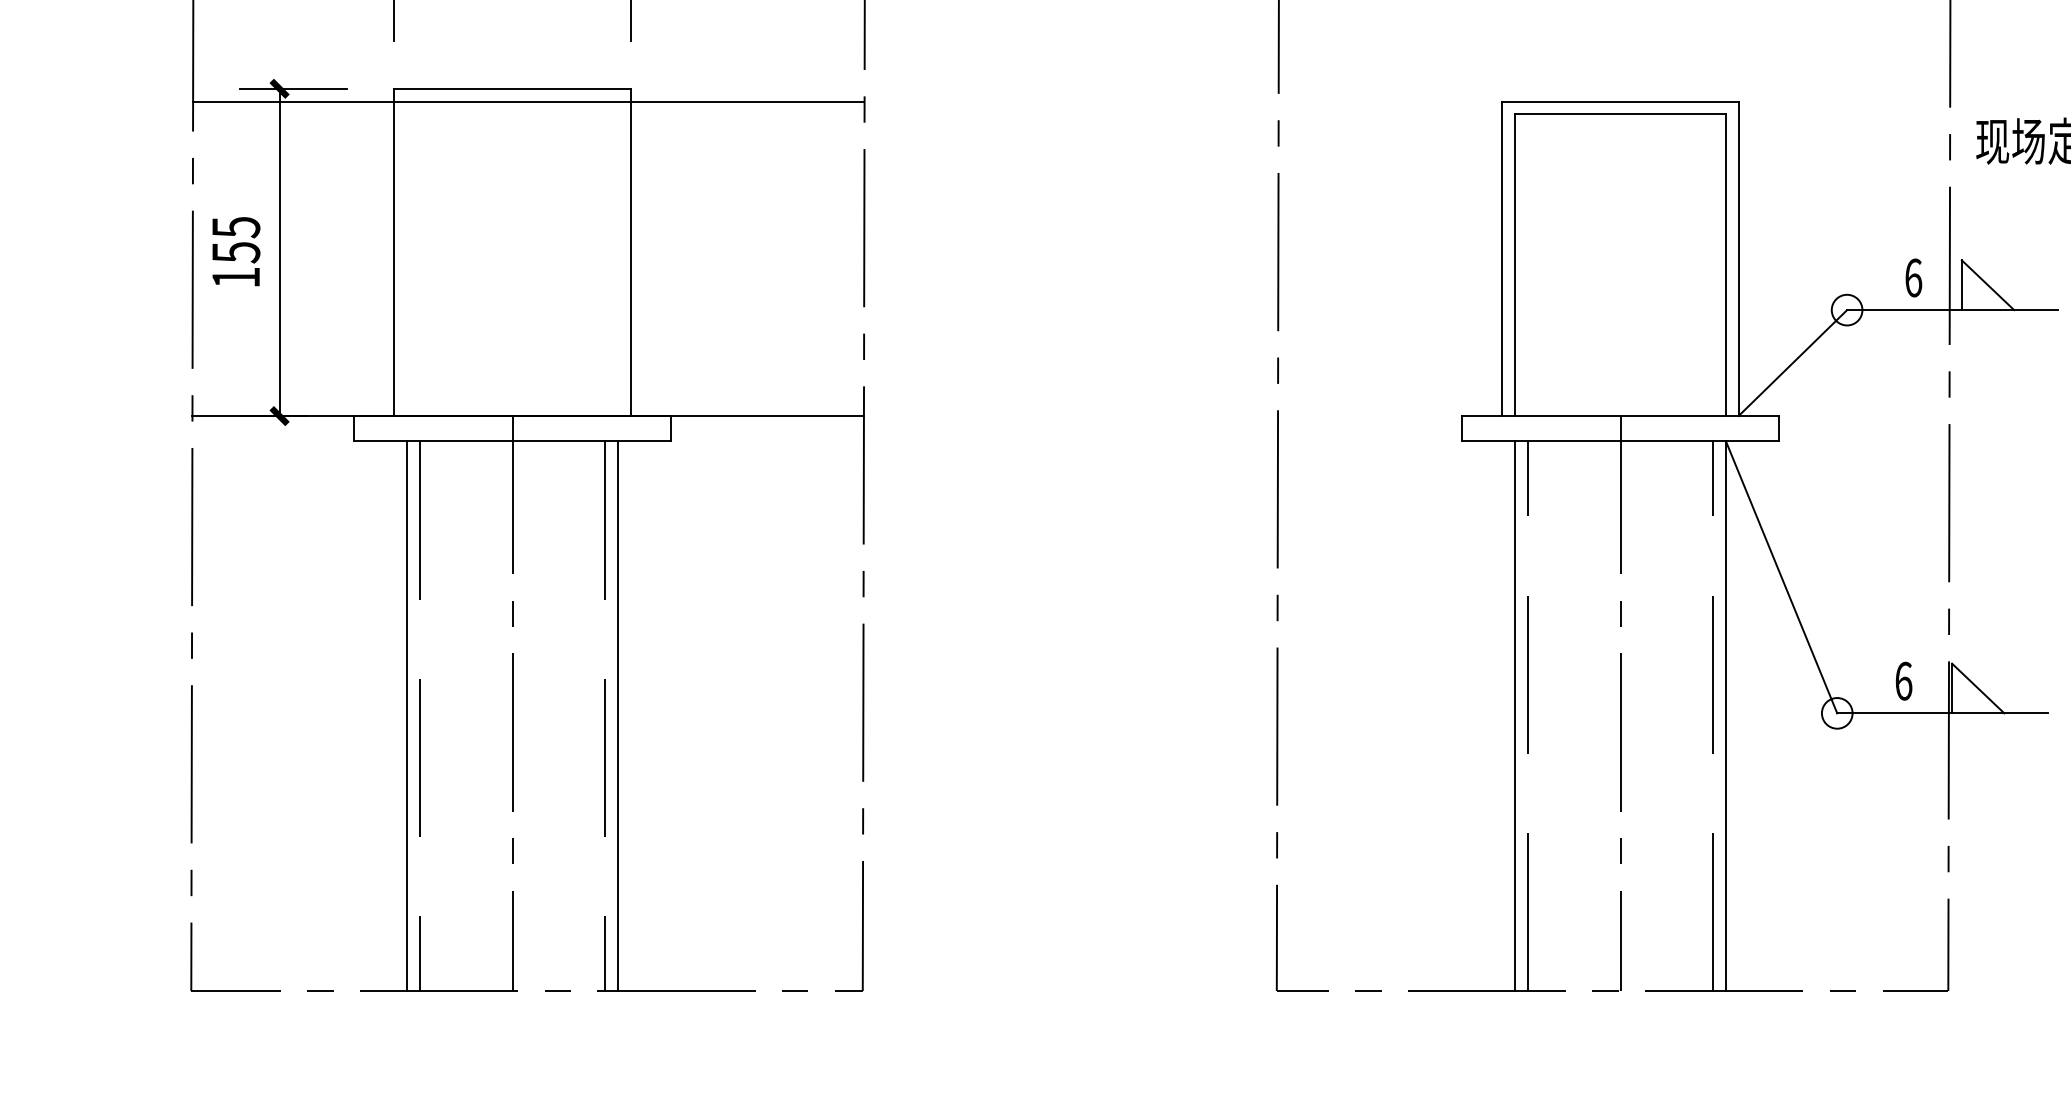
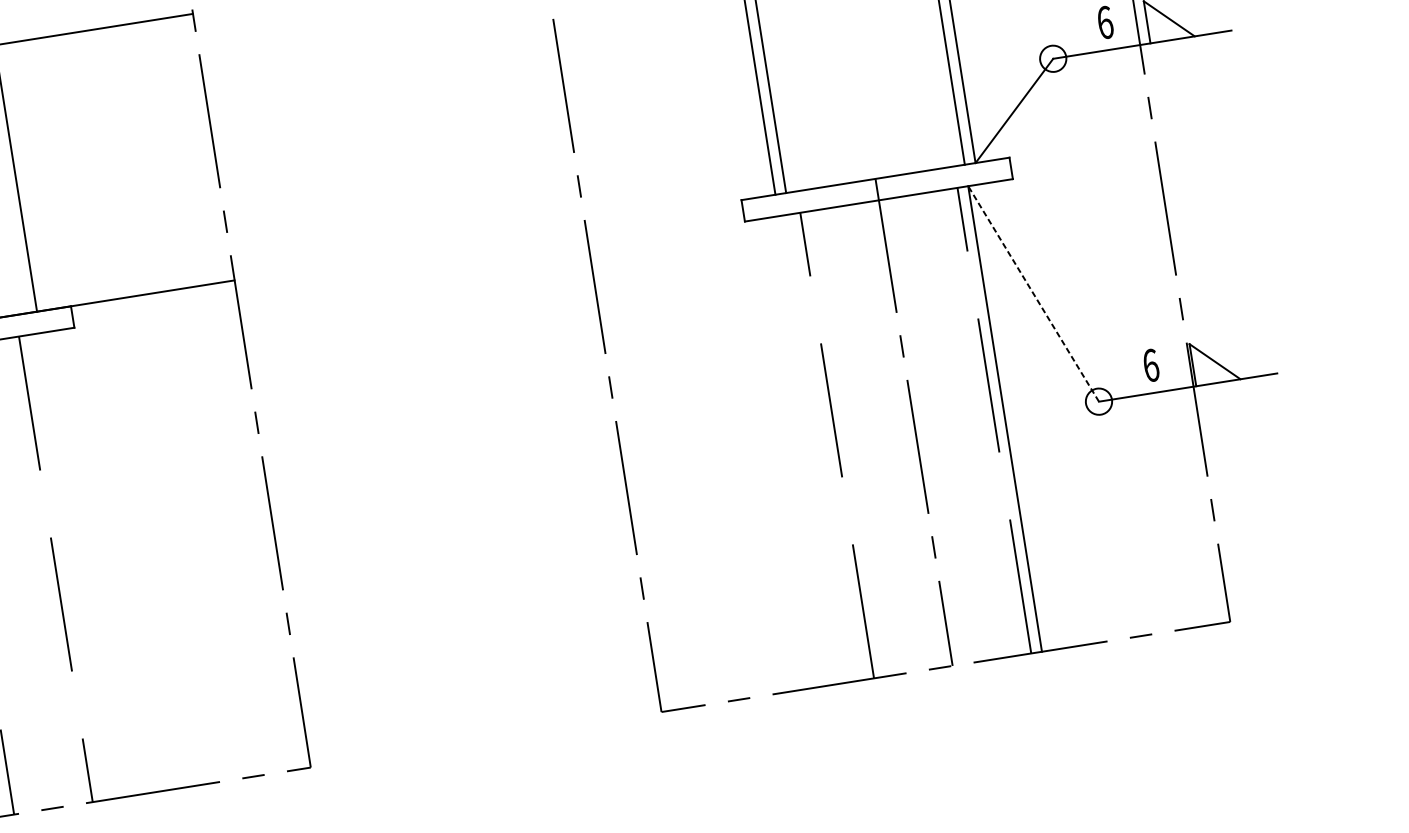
line: (1781, 577) -> (1033, 294), solid -> dashed
line: (618, 716) -> (67, 567), removed
line: (1515, 716) -> (826, 447), removed

